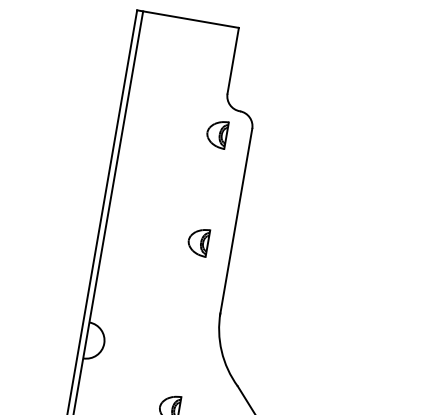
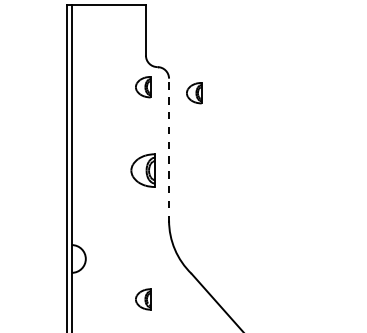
part: (281, 153) -> (194, 93), added
line: (236, 221) -> (169, 150), solid -> dashed
part: (198, 241) -> (143, 170), size x1.6

